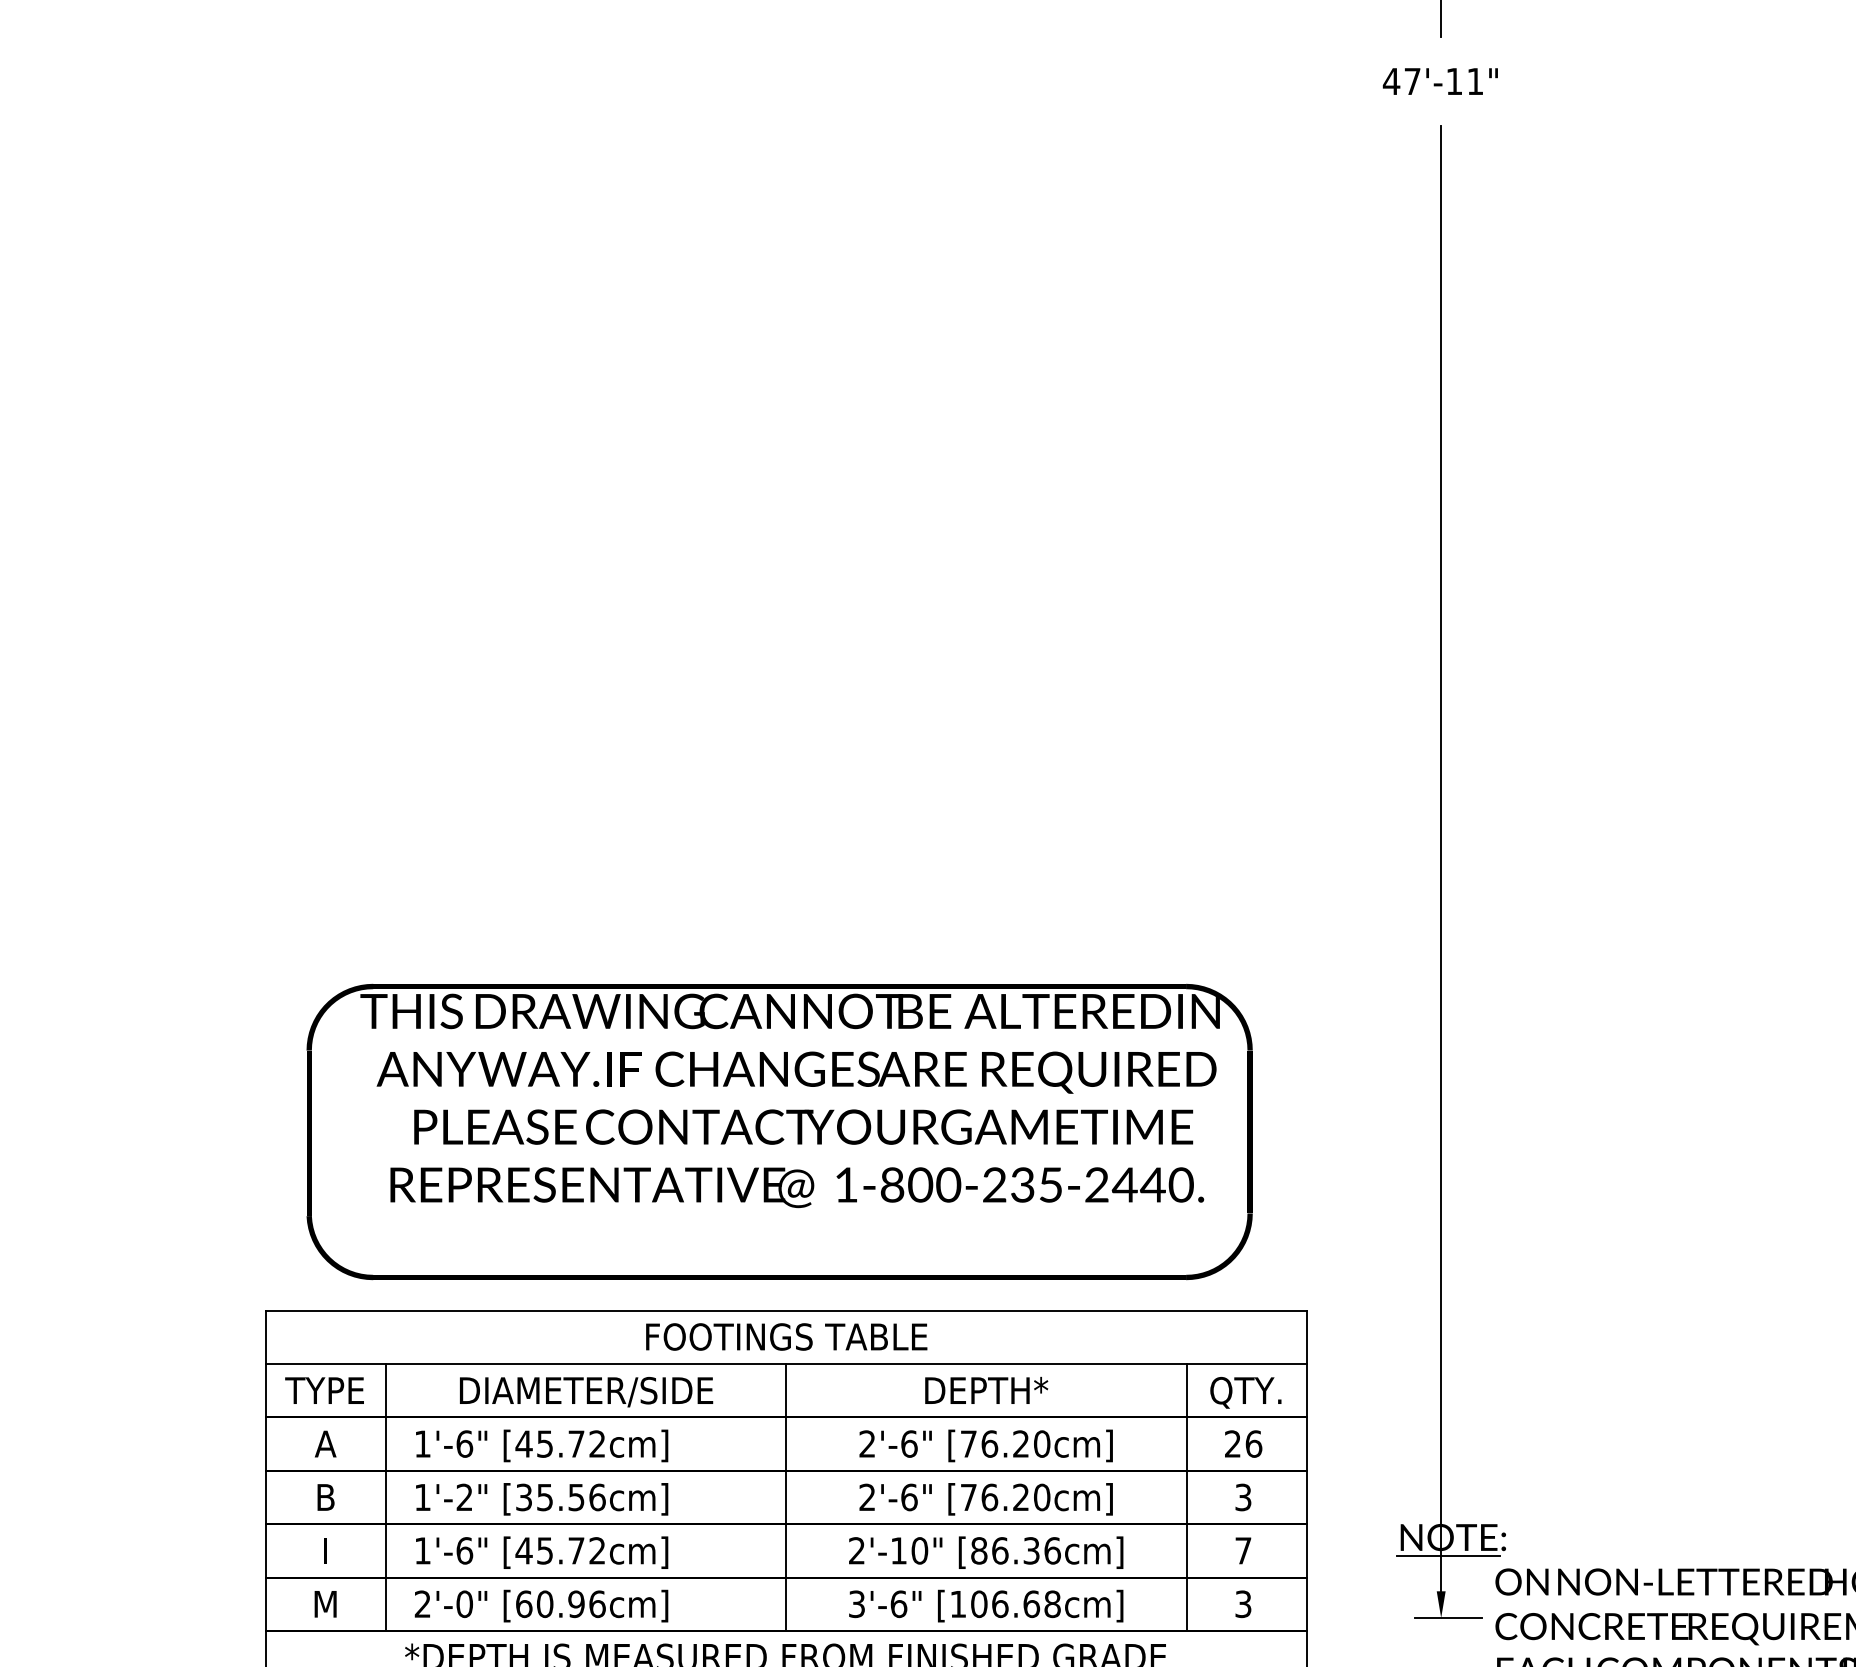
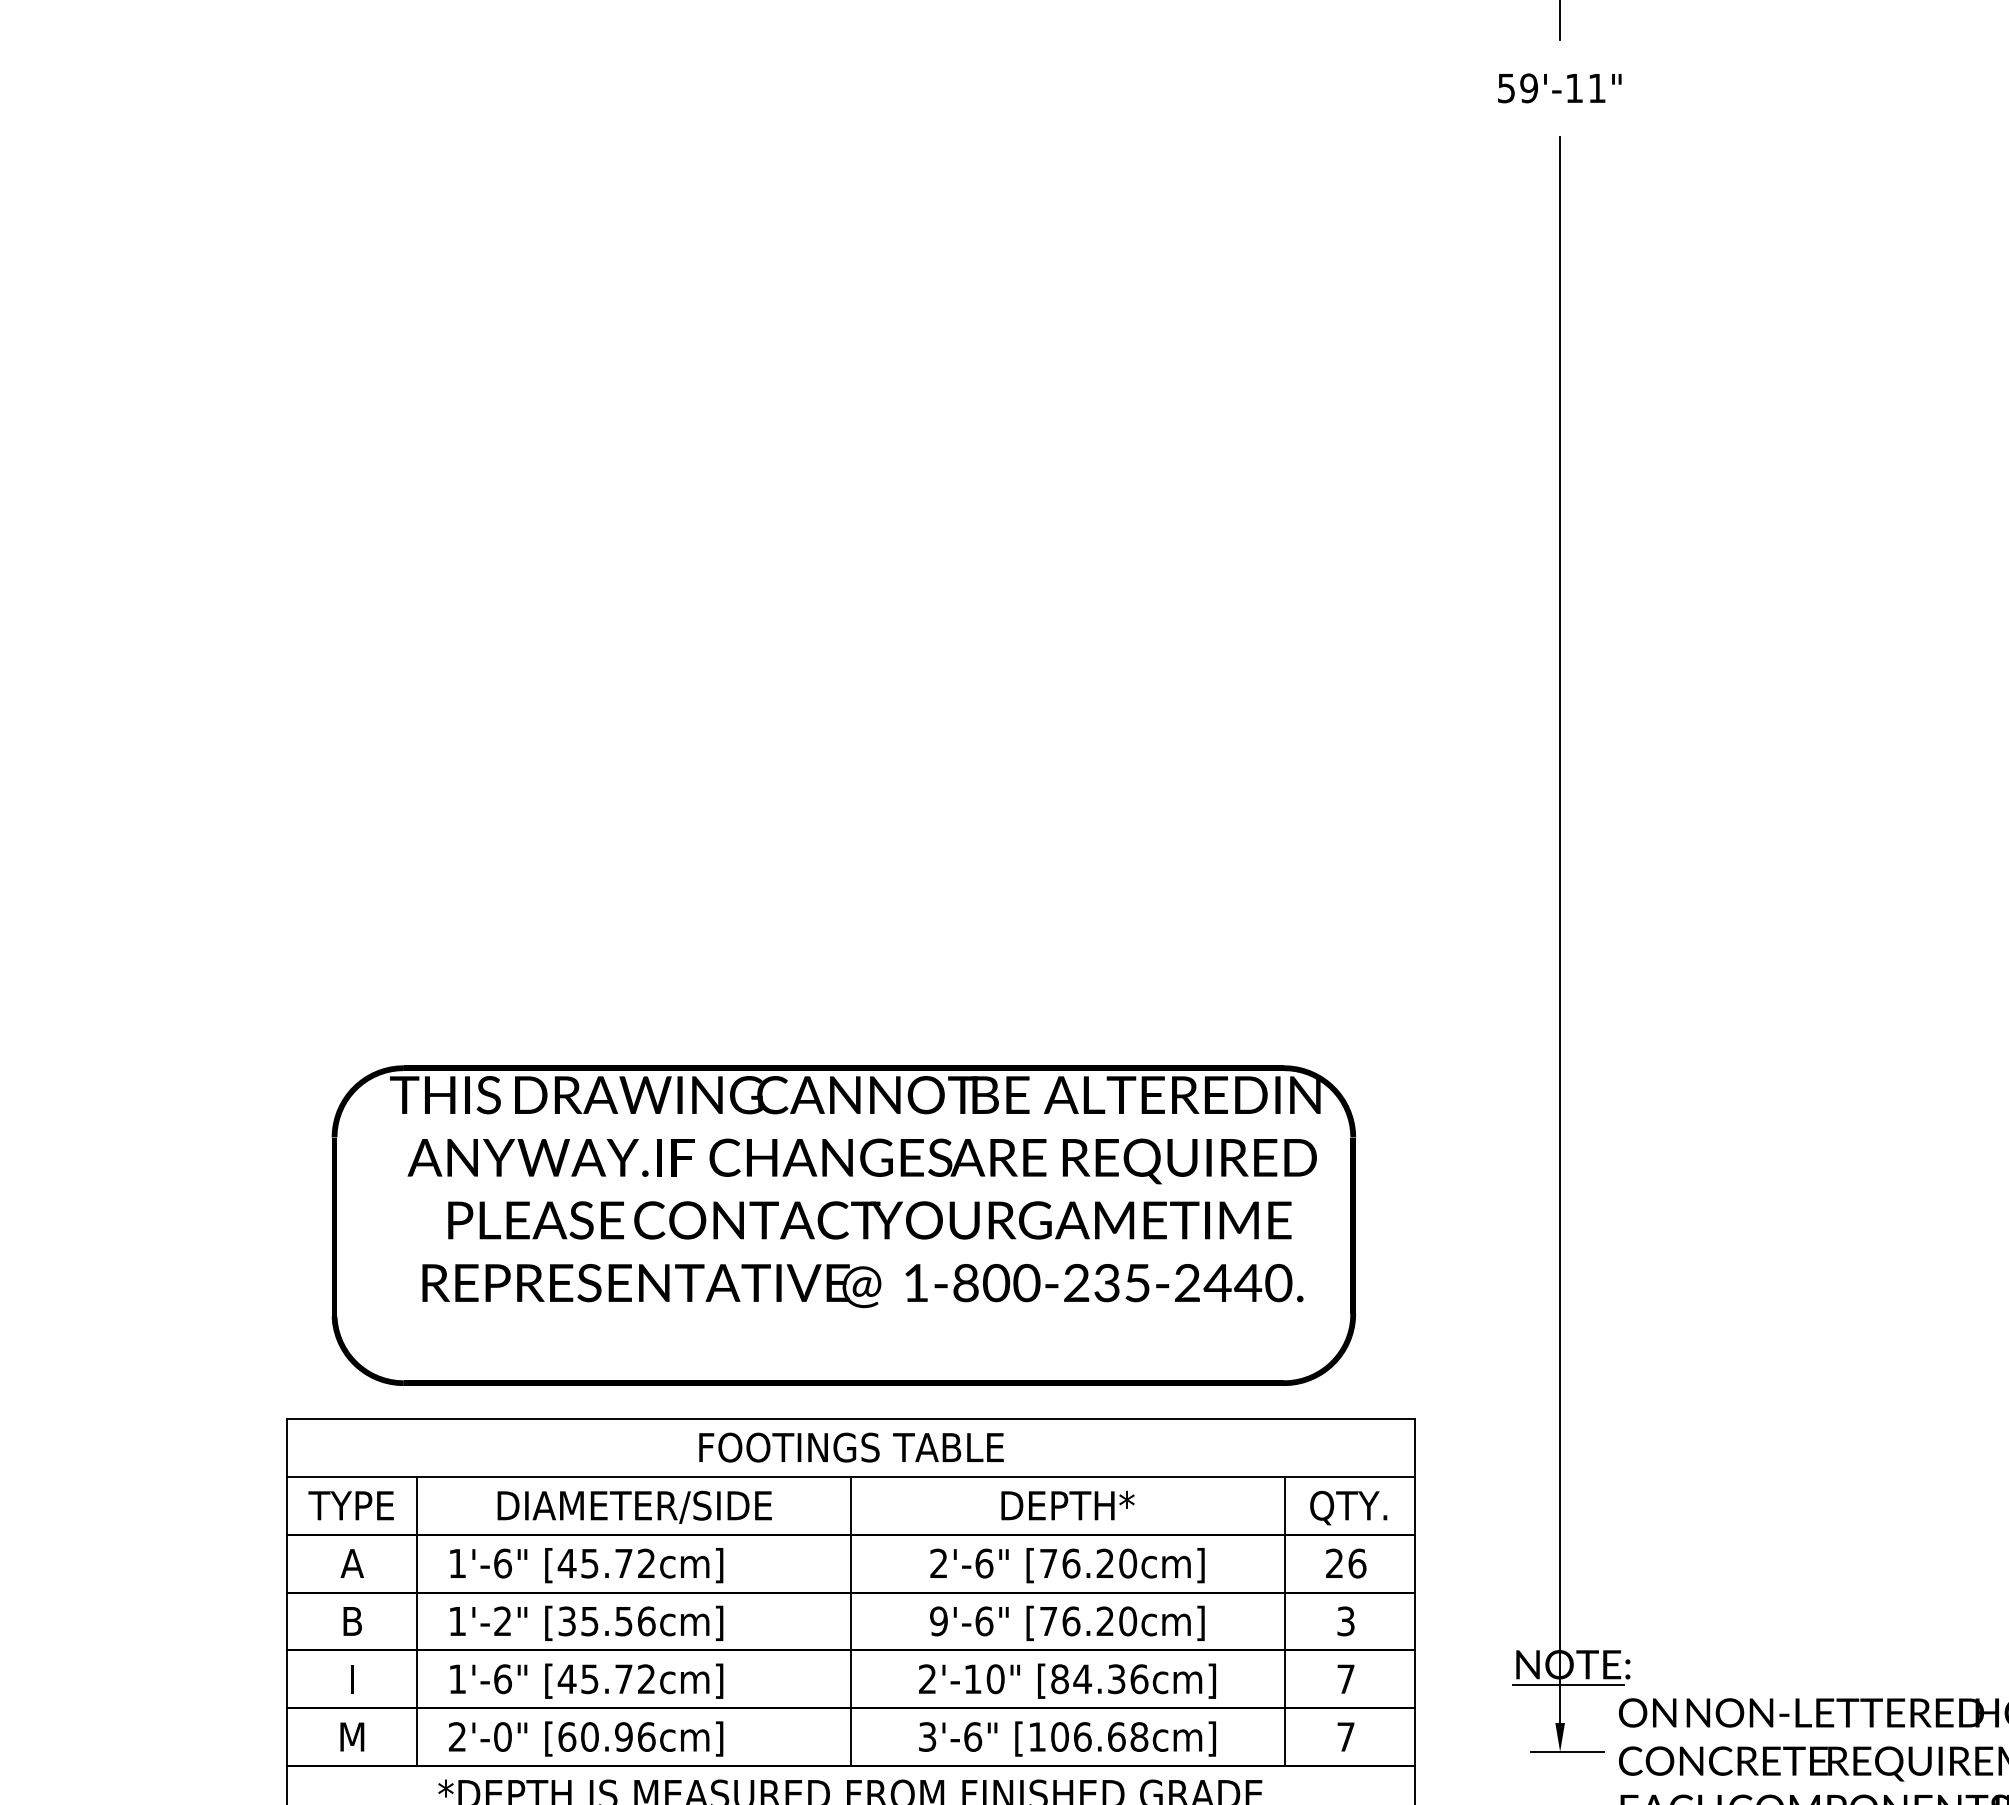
text: (1401, 81) -> (1517, 88), 47'-11" -> 59'-11"
text: (867, 1497) -> (938, 1621), 2'-6" -> 9'-6"
text: (1000, 1551) -> (1082, 1679), [86.36cm] -> [84.36cm]
text: (1242, 1603) -> (1345, 1736), 3 -> 7

